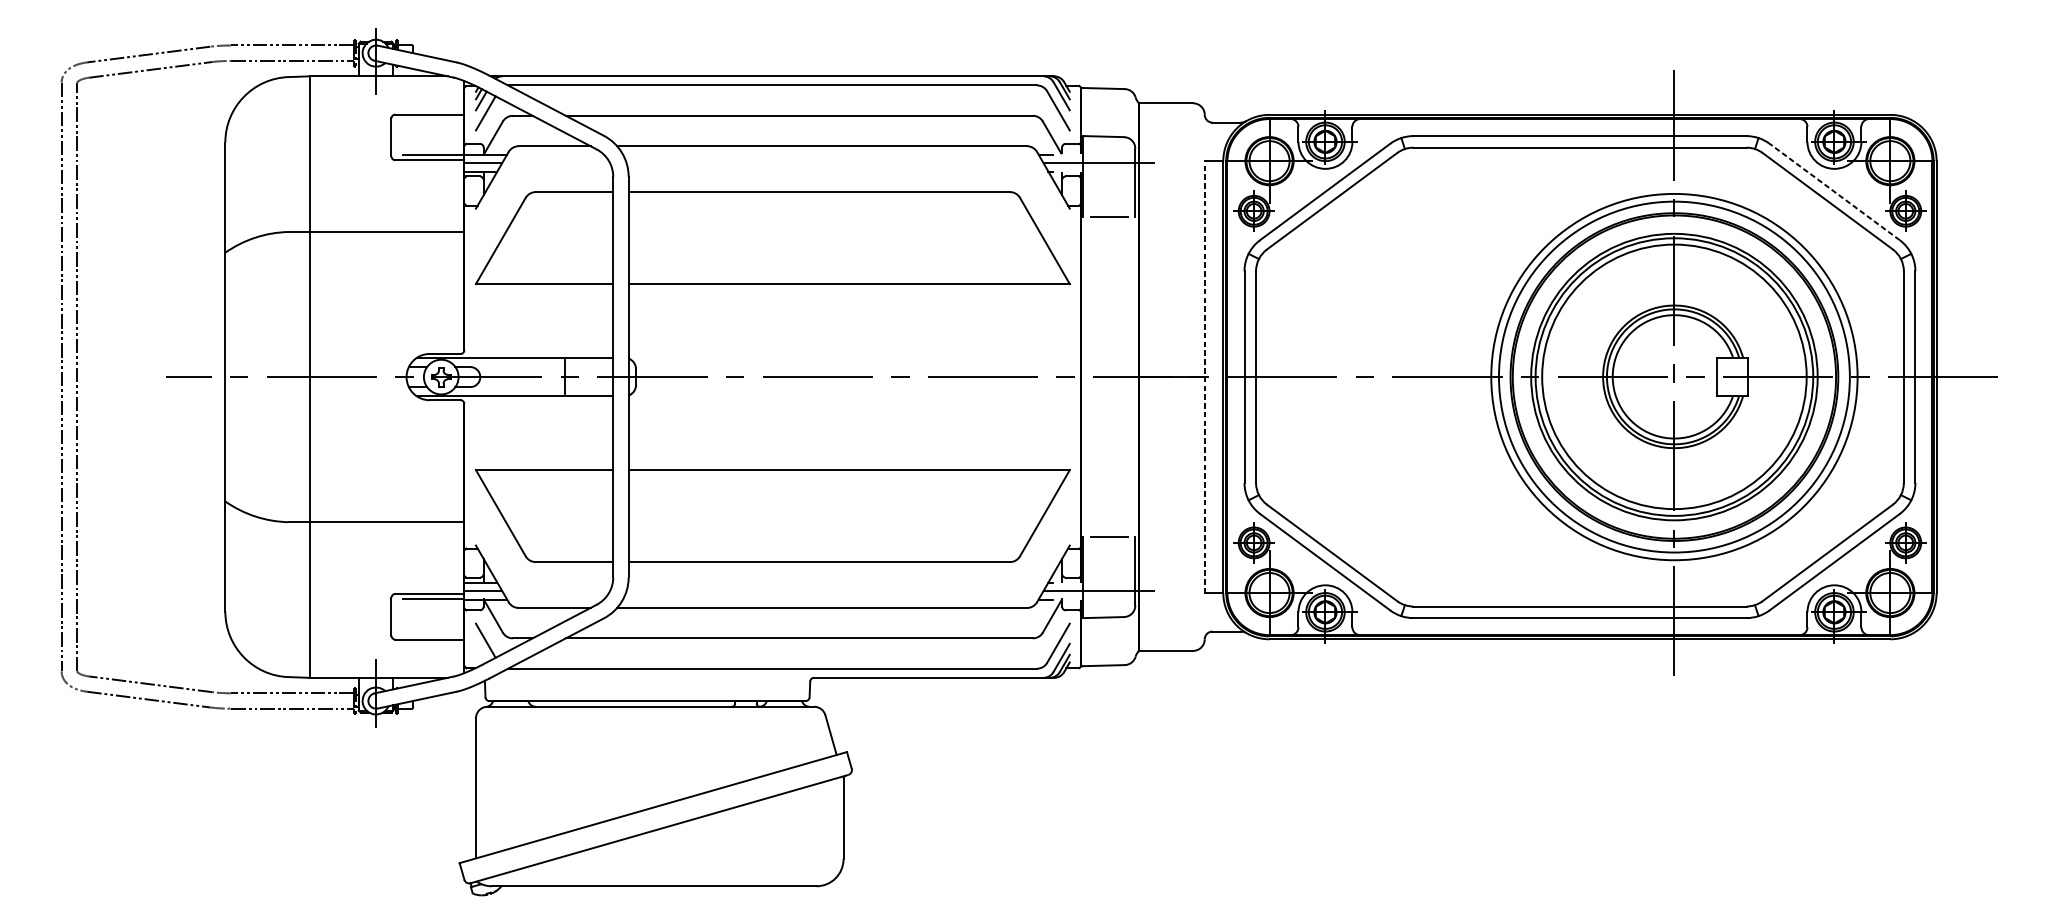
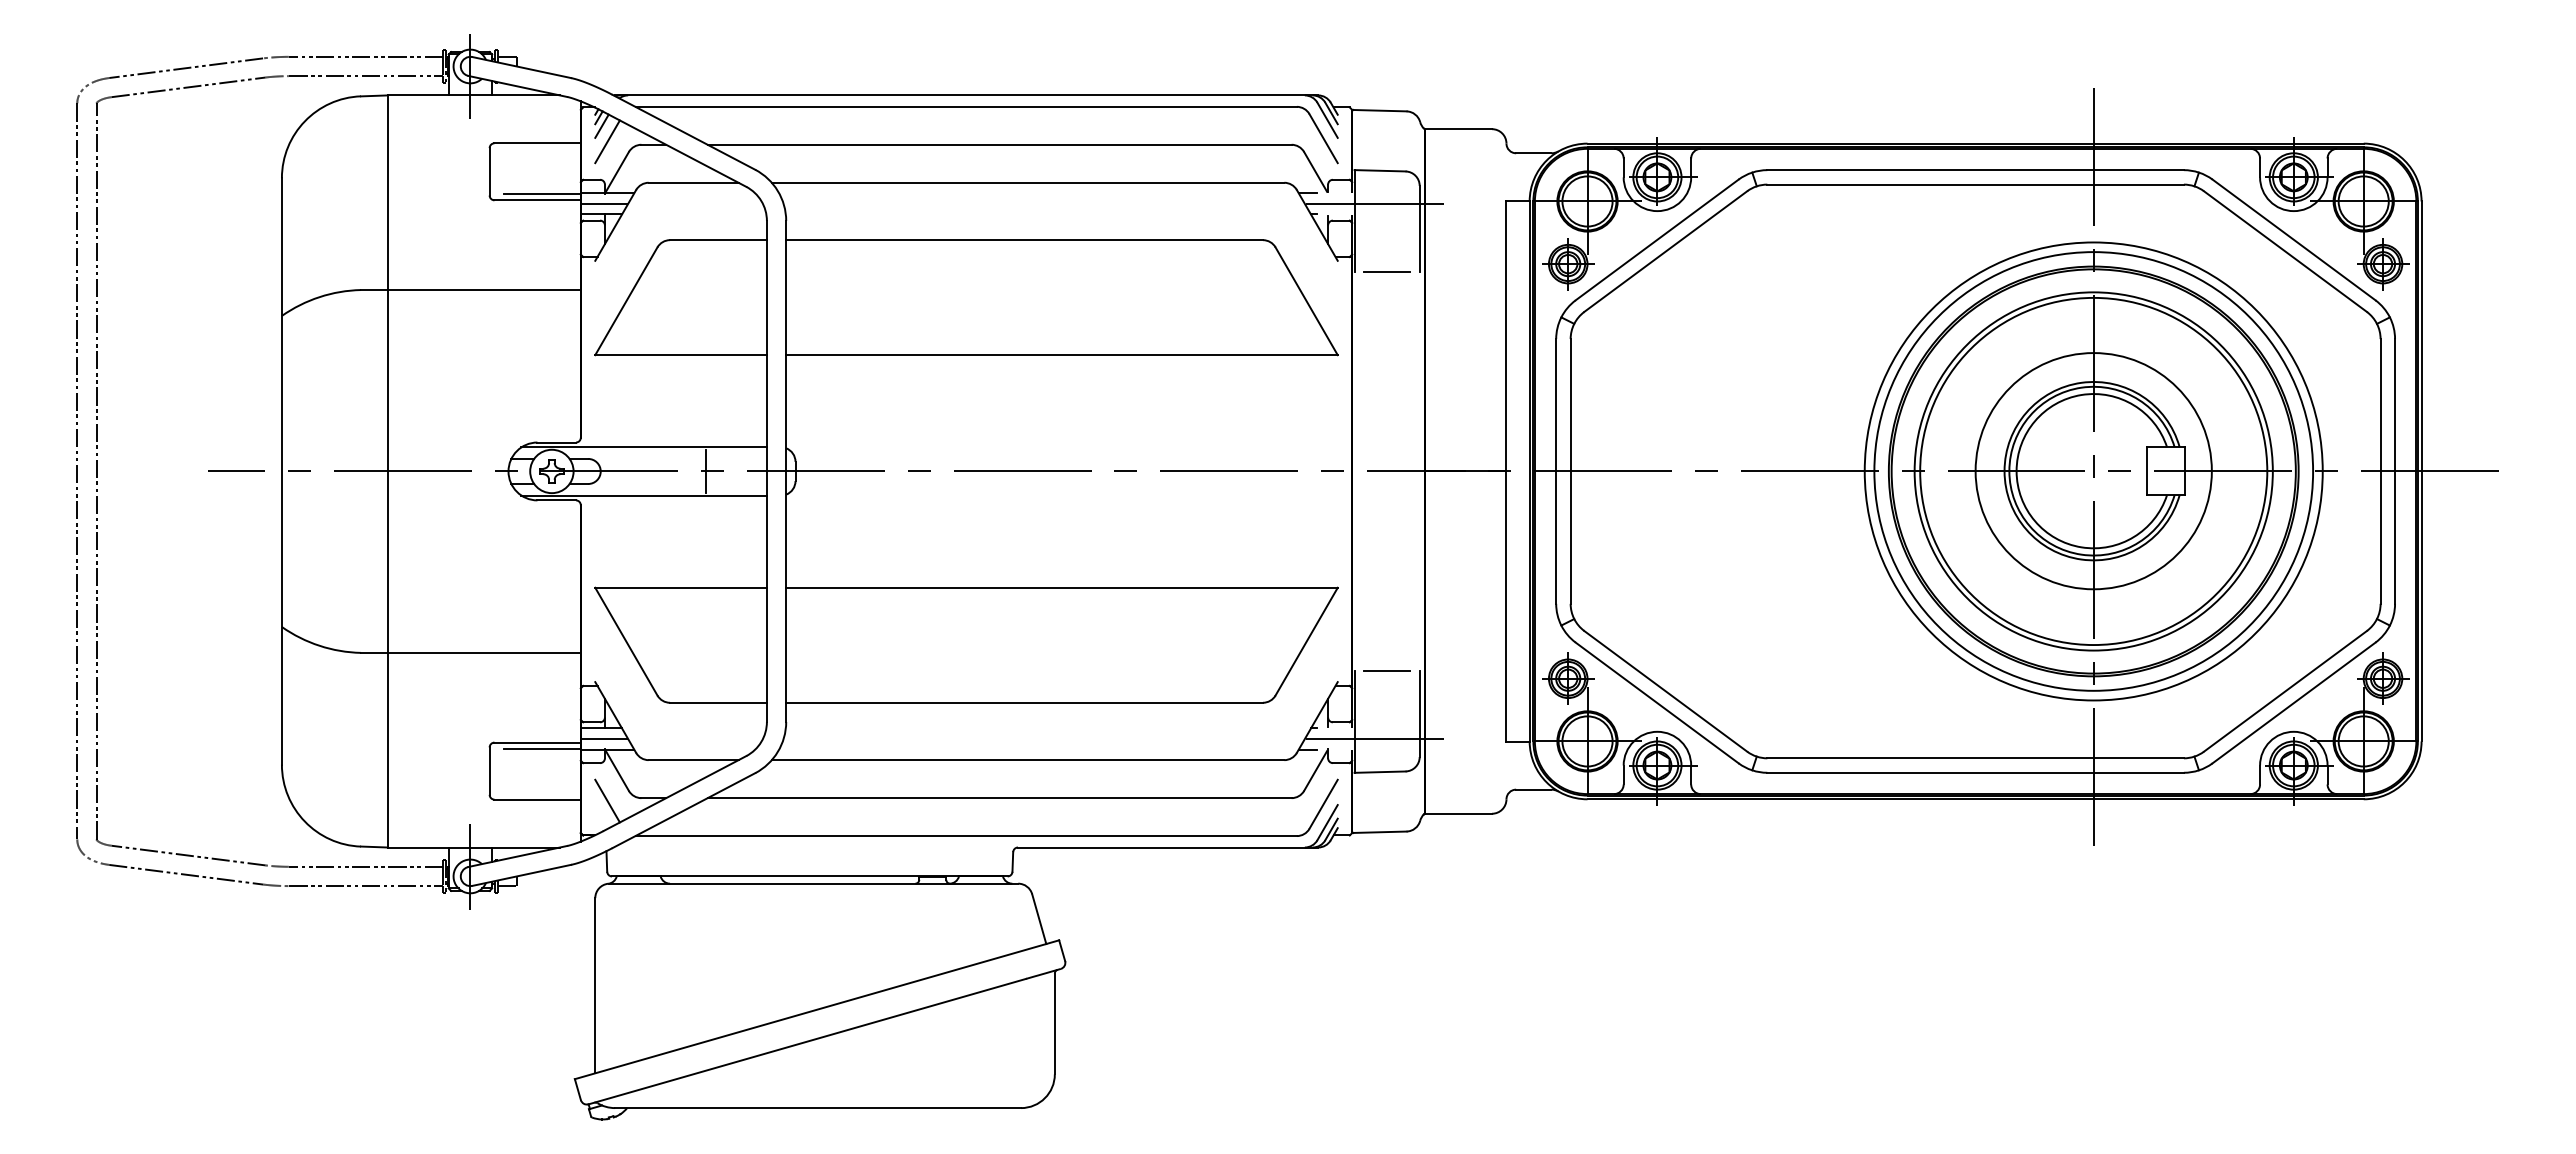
line: (1834, 191) -> (2293, 239), dashed -> solid
line: (1204, 377) -> (1506, 471), dashed -> solid
circle: (1674, 377) -> (2093, 471), size x0.71

